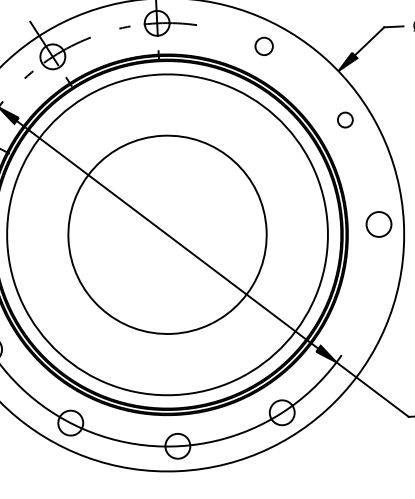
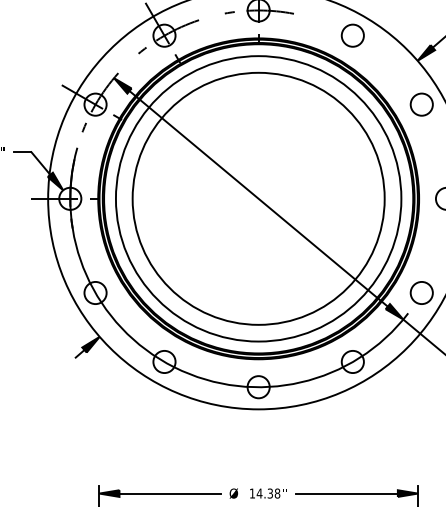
circle: (263, 46) -> (352, 35), size x1.43
circle: (345, 119) -> (421, 104), size x1.67
circle: (167, 234) -> (258, 198), size x1.43
circle: (355, 331) -> (421, 292), added

